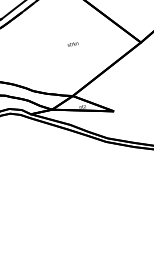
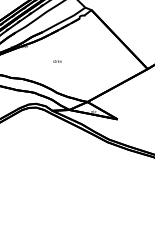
text: (73, 44) -> (57, 61), moved

